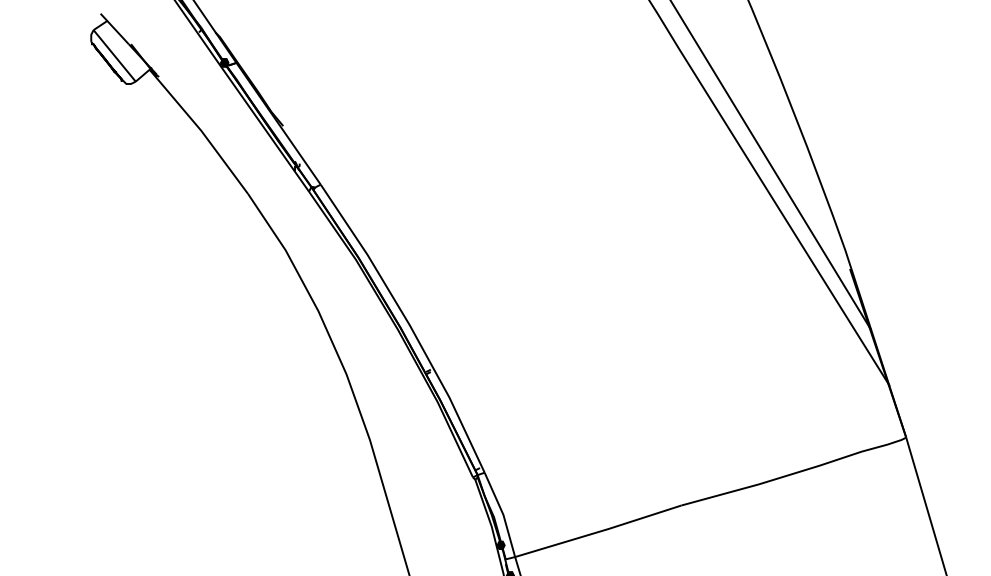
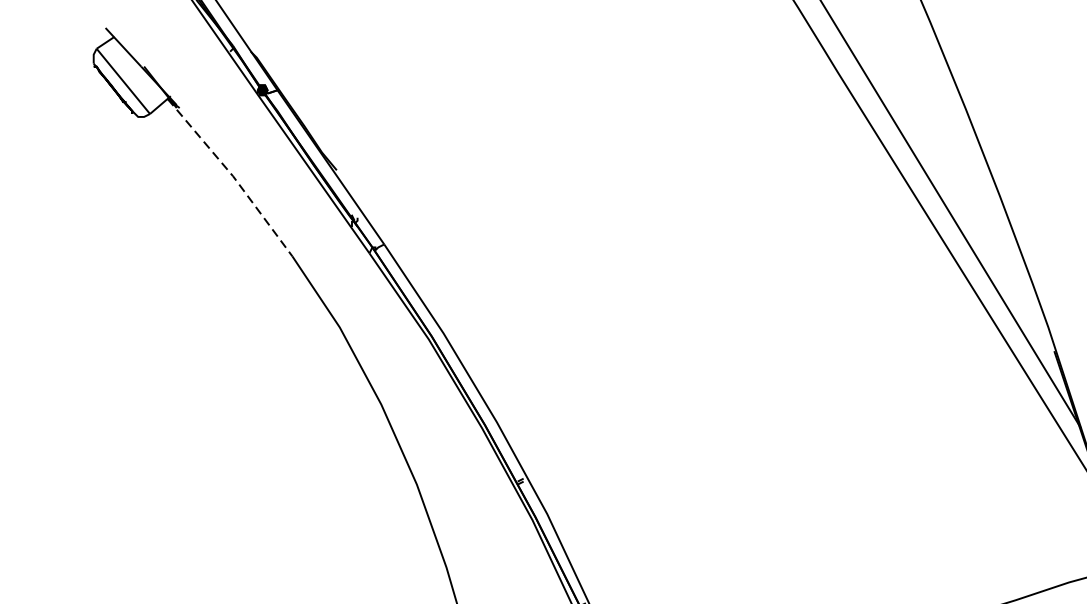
line: (201, 130) -> (233, 175), solid -> dashed

